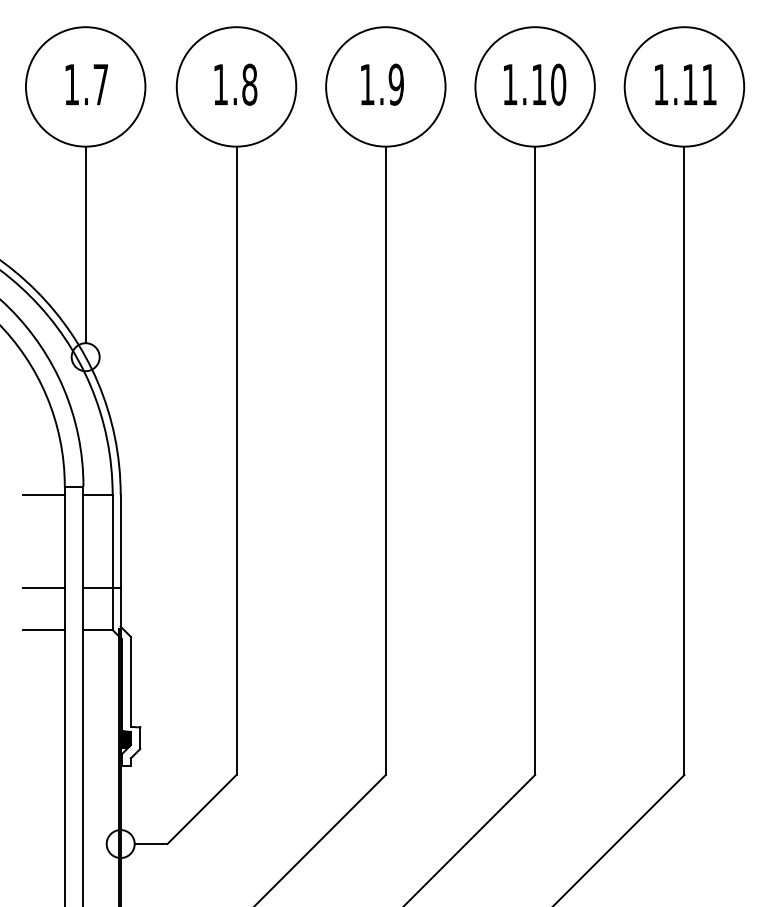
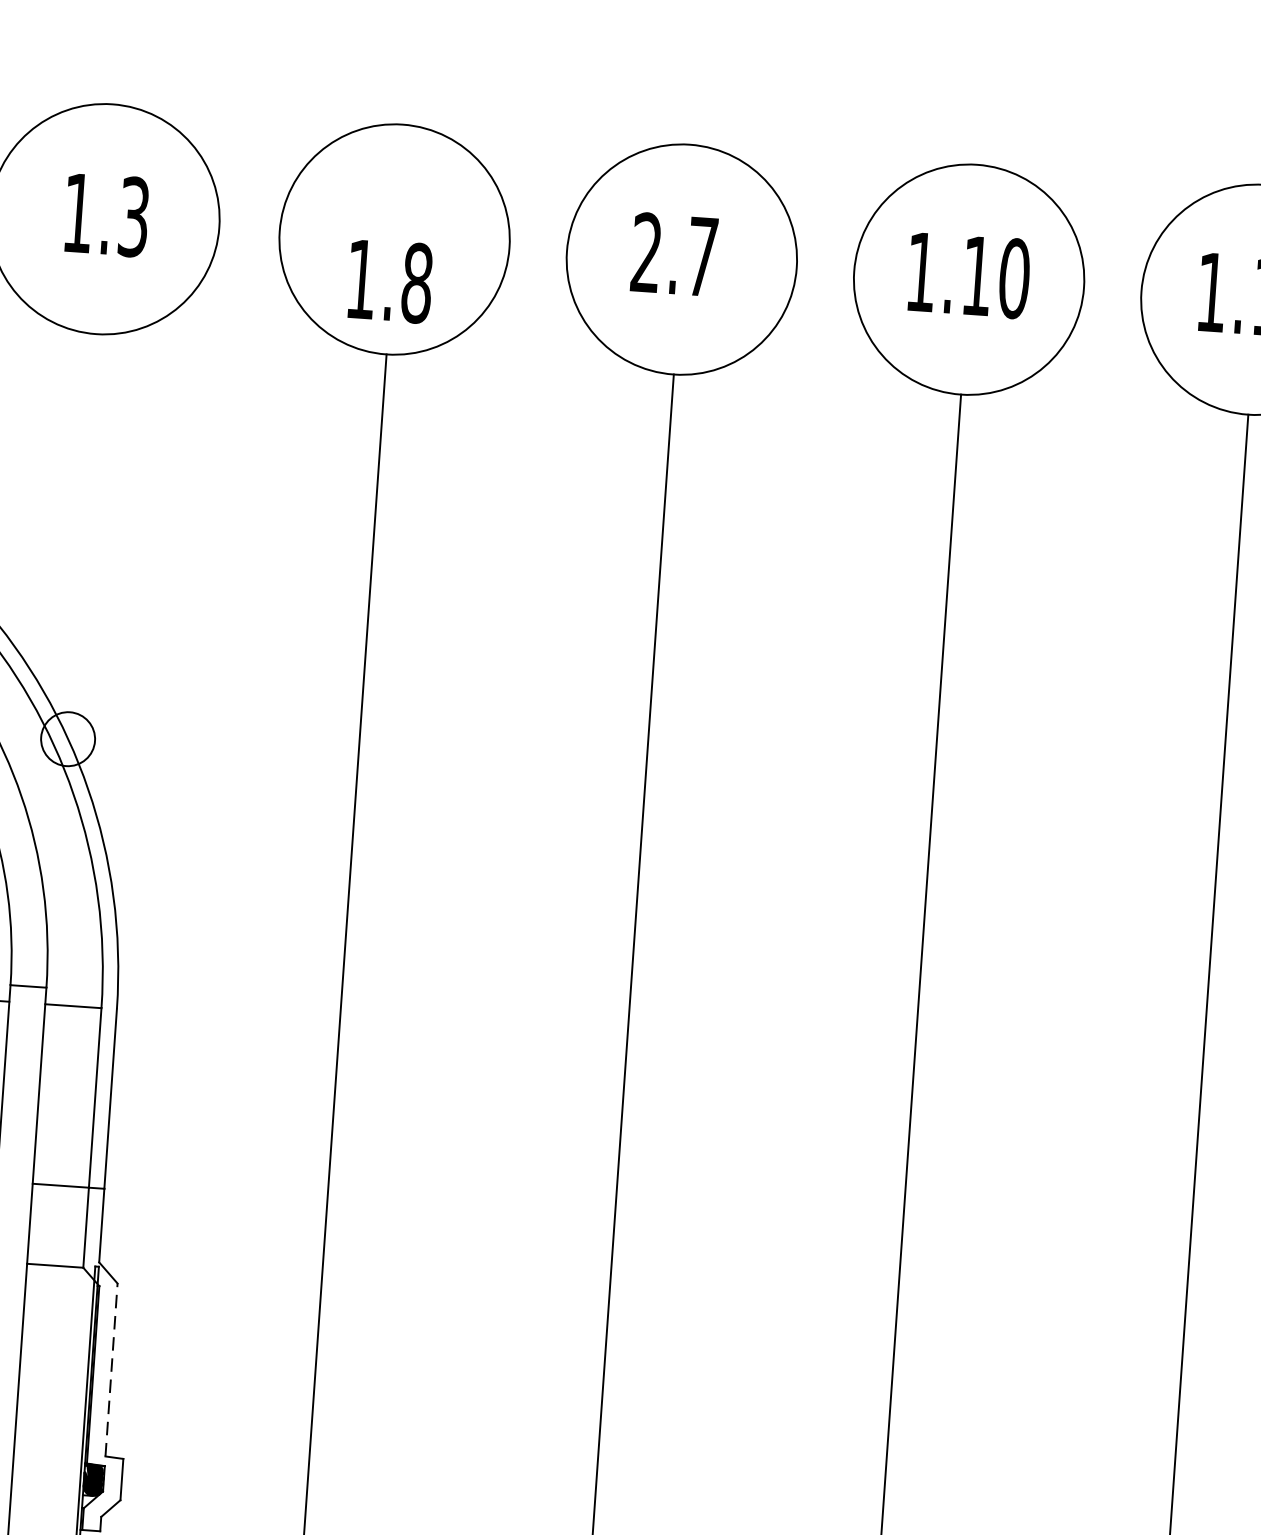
text: (100, 84) -> (133, 216), 1.7 -> 1.3
text: (235, 84) -> (389, 280), moved
text: (381, 84) -> (673, 254), 1.9 -> 2.7
line: (85, 244) -> (82, 522), removed
line: (130, 681) -> (110, 1369), solid -> dashed

